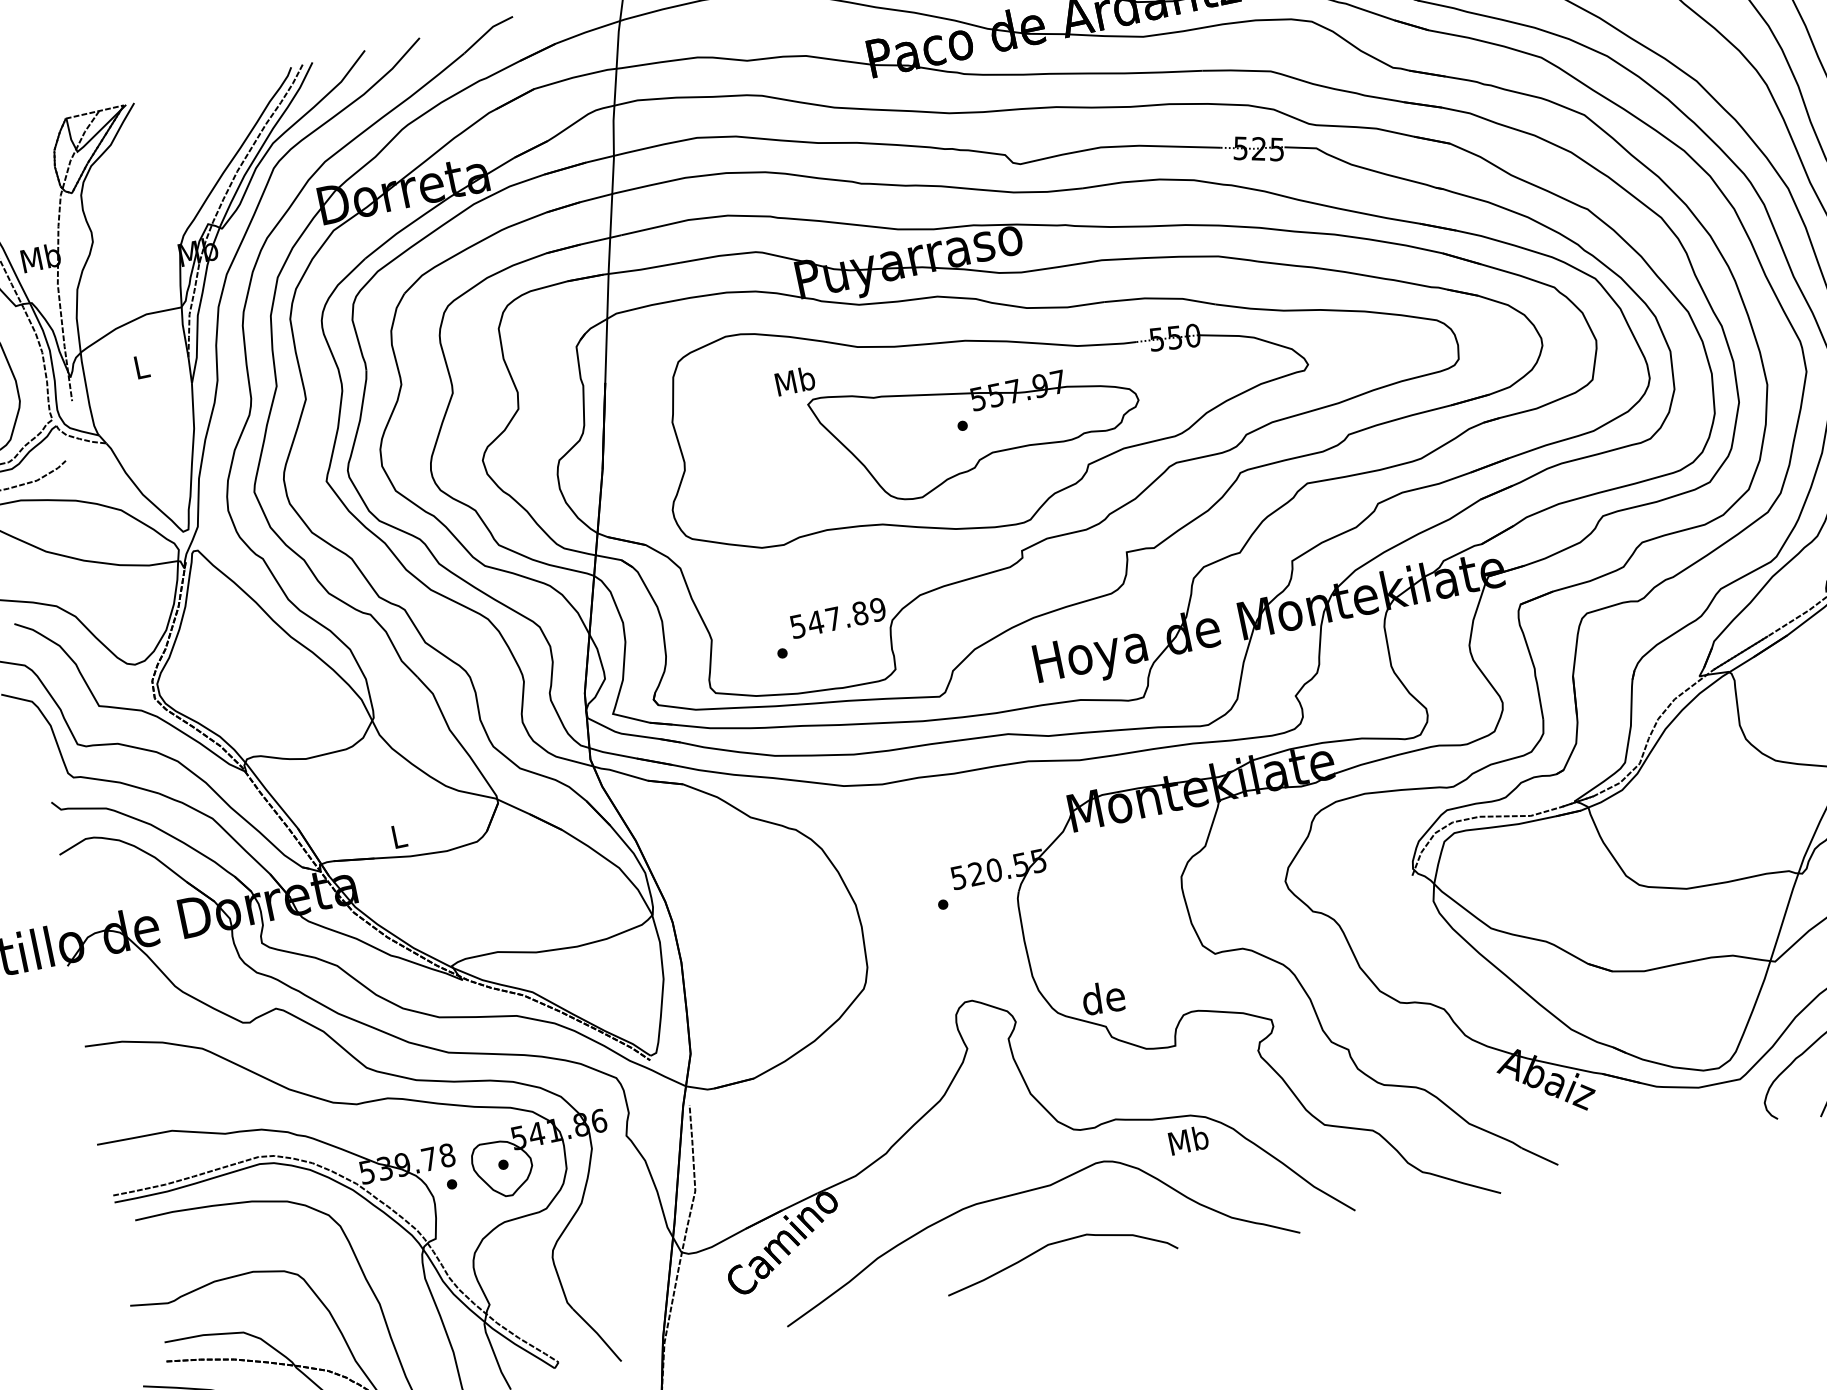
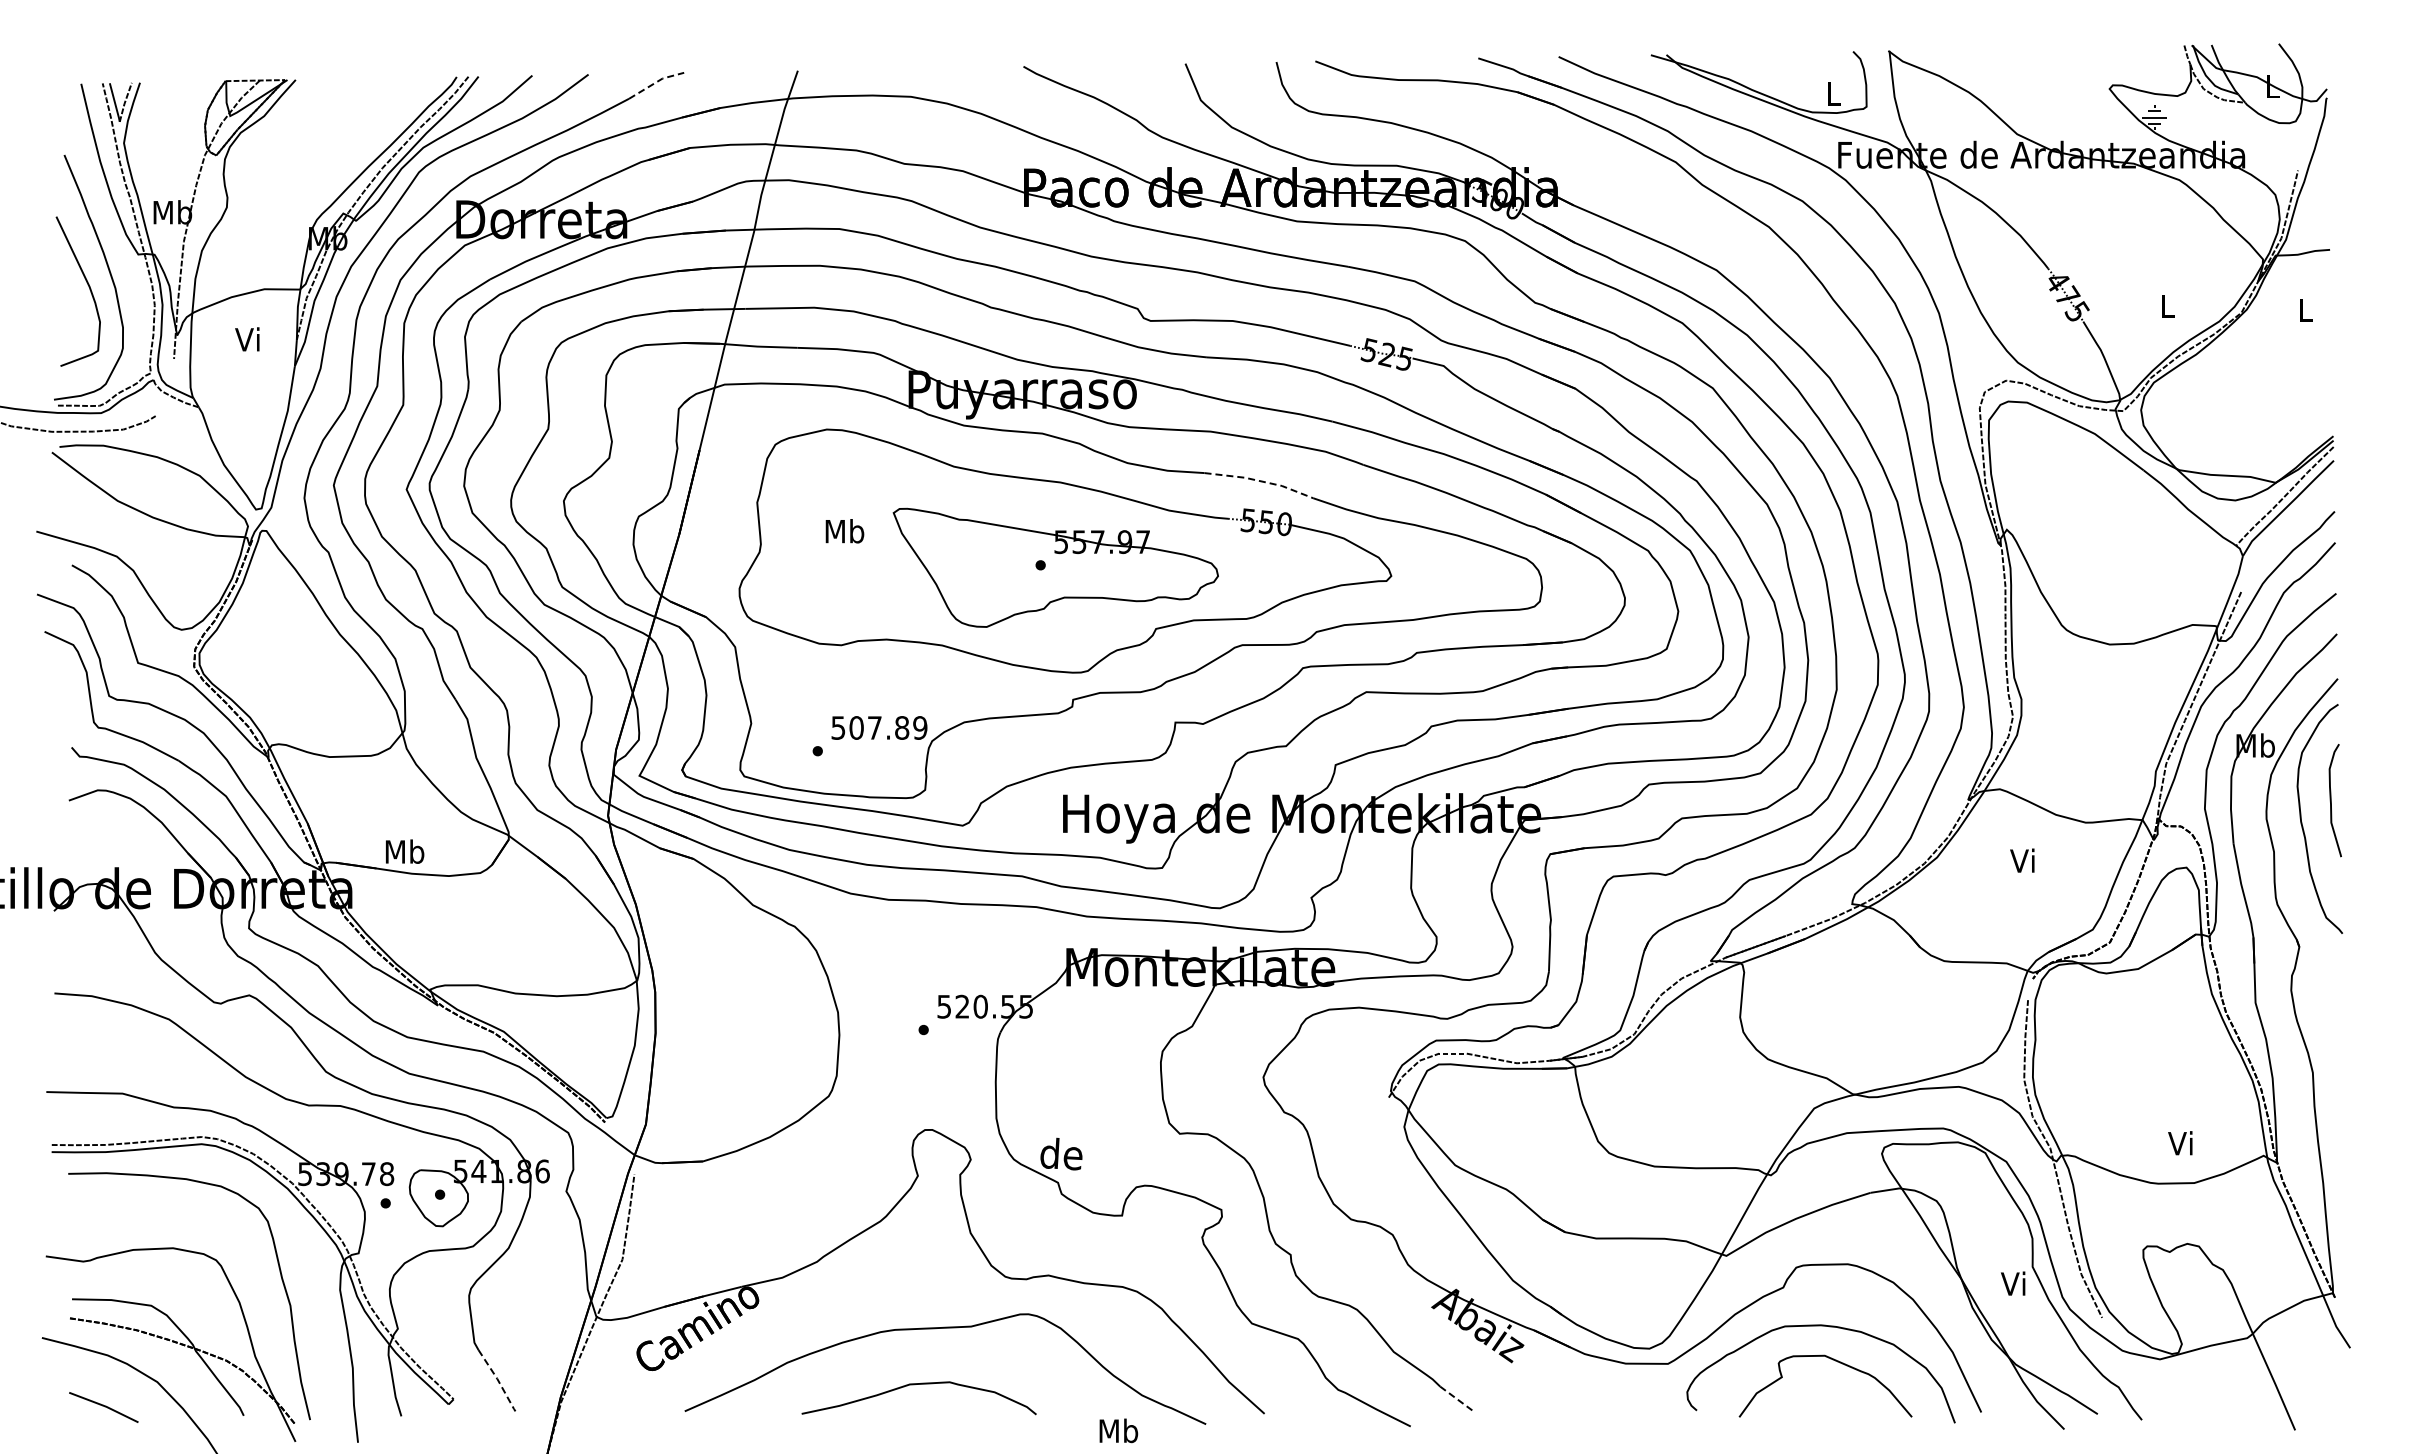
line: (486, 32) -> (655, 82), solid -> dashed
line: (1160, 298) -> (1260, 481), solid -> dashed
text: (140, 367) -> (247, 339), L -> Vi
text: (794, 381) -> (844, 531), moved
text: (815, 622) -> (856, 727), 547.89 -> 507.89
text: (398, 836) -> (404, 851), L -> Mb
text: (1188, 1140) -> (1118, 1430), moved
line: (1540, 1156) -> (1456, 1398), solid -> dashed
curve: (1052, 1244) -> (914, 1385), moved
line: (598, 1334) -> (498, 1380), solid -> dashed

